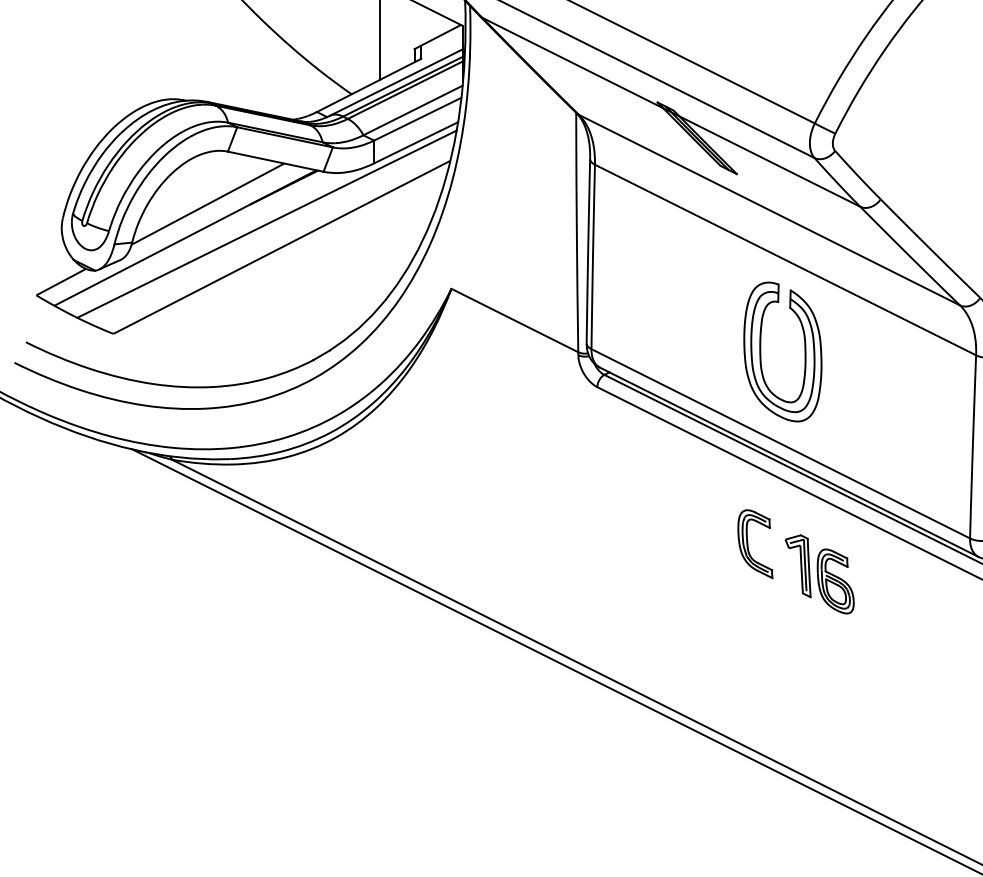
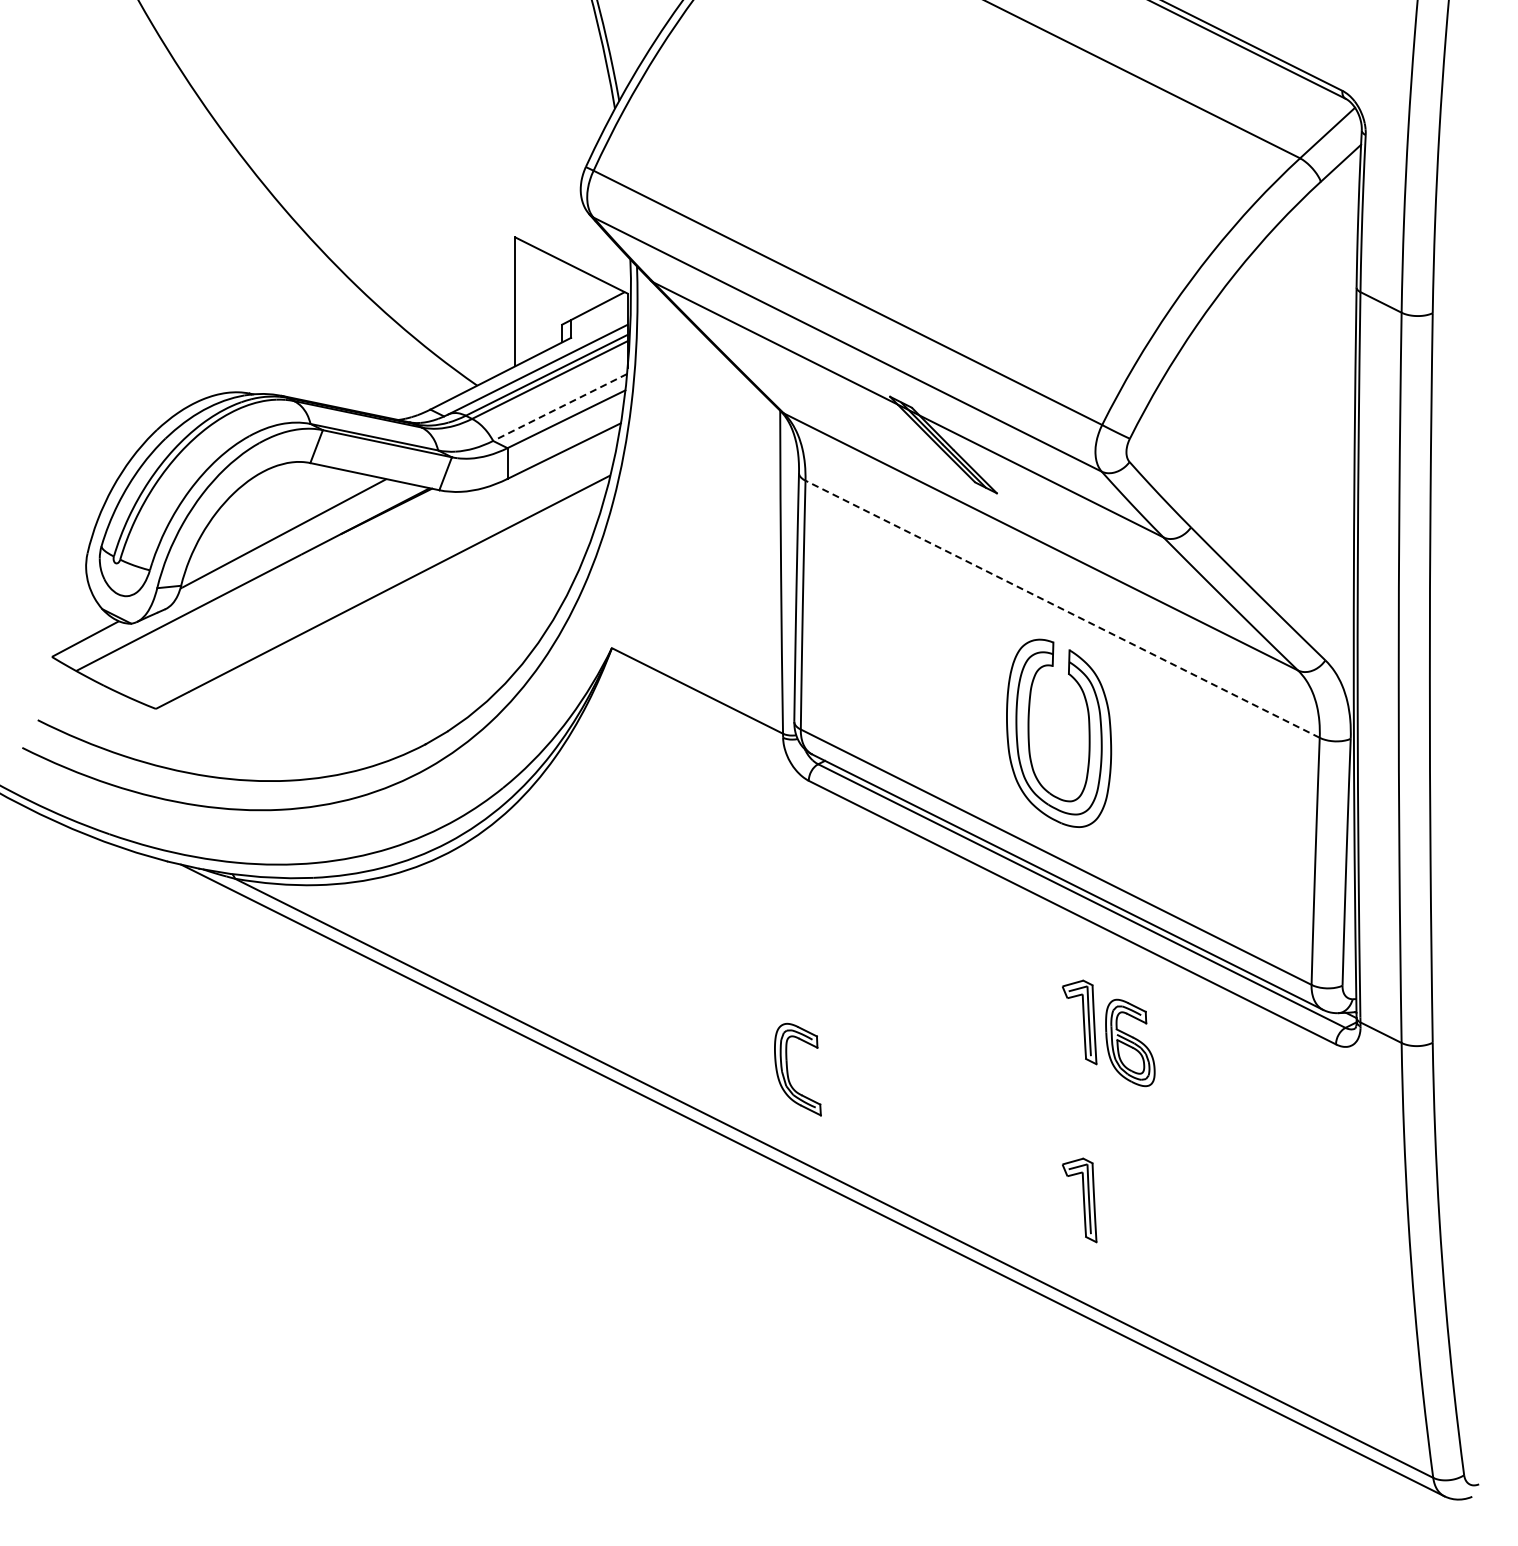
line: (413, 110) -> (560, 407), solid -> dashed
line: (266, 223) -> (362, 560), removed
line: (785, 260) -> (1062, 609), solid -> dashed
part: (748, 544) -> (788, 1070), moved
part: (798, 698) -> (1079, 1200), added

